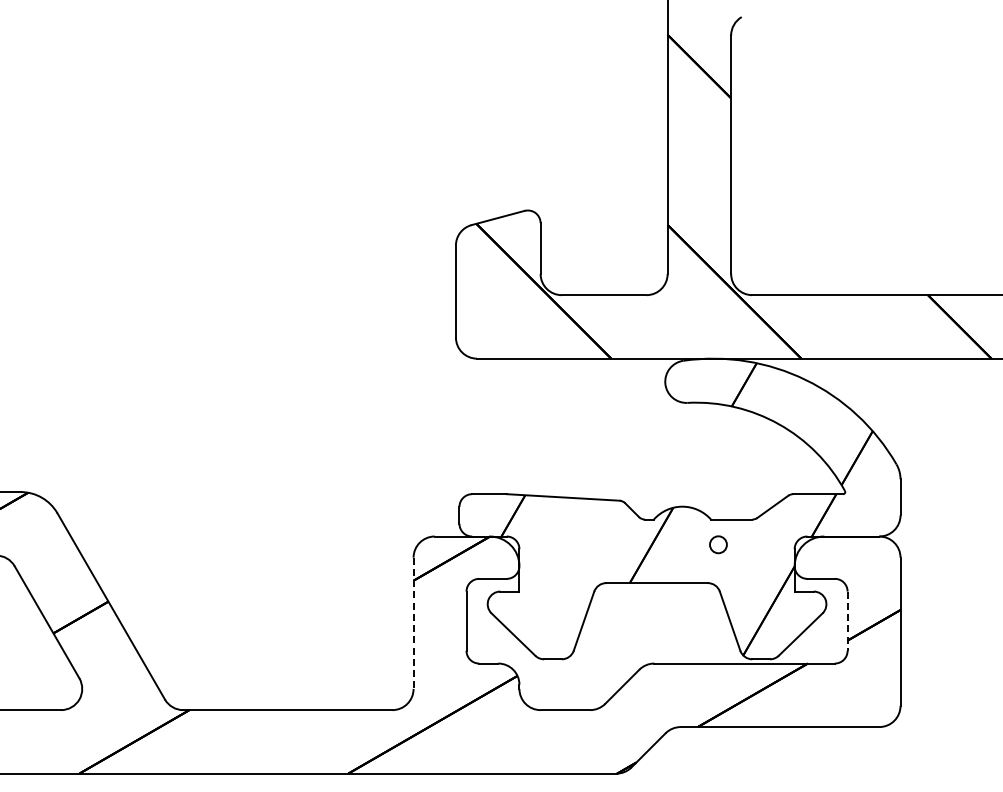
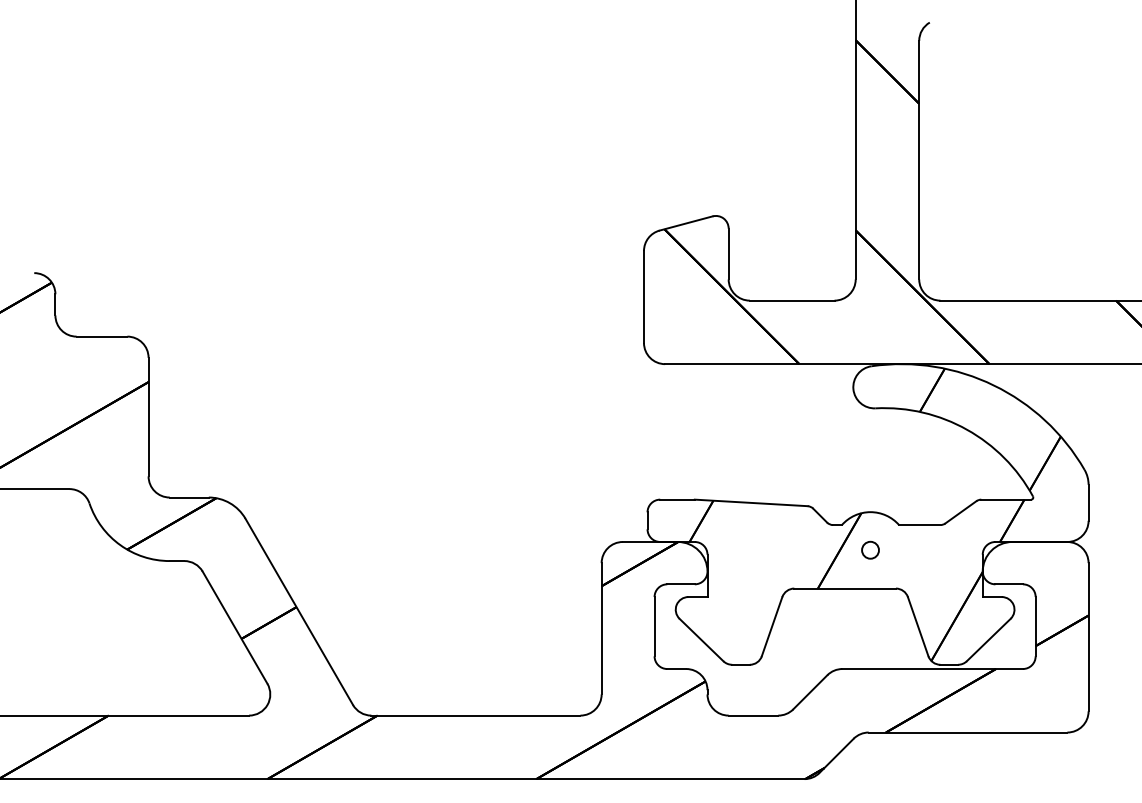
circle: (718, 544) -> (870, 549), moved
line: (847, 621) -> (1035, 626), dashed -> solid
line: (413, 623) -> (601, 628), dashed -> solid

